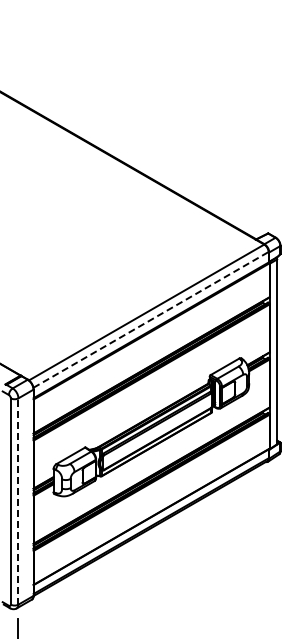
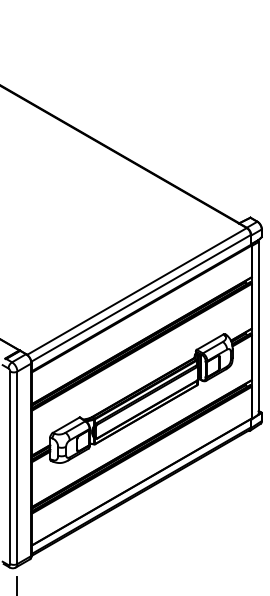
line: (151, 319) -> (141, 298), dashed -> solid
line: (18, 501) -> (17, 467), dashed -> solid

